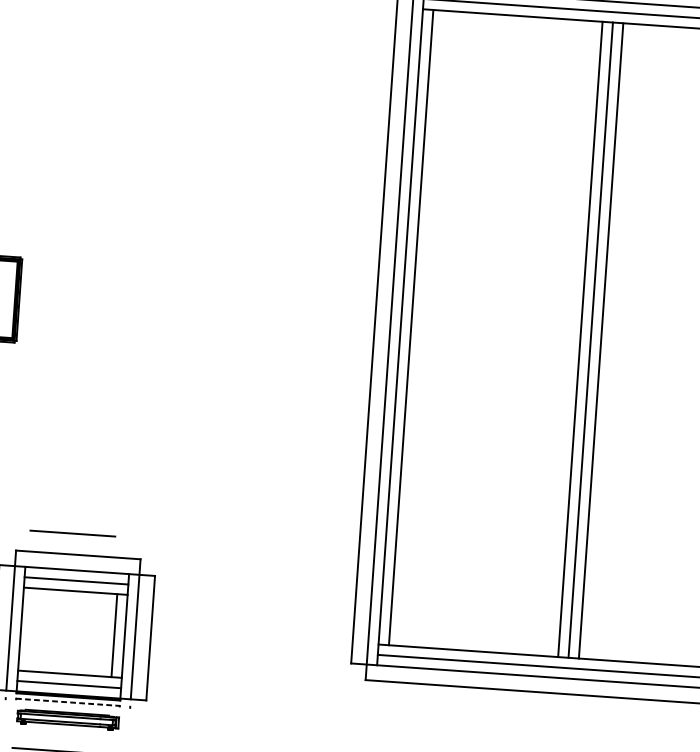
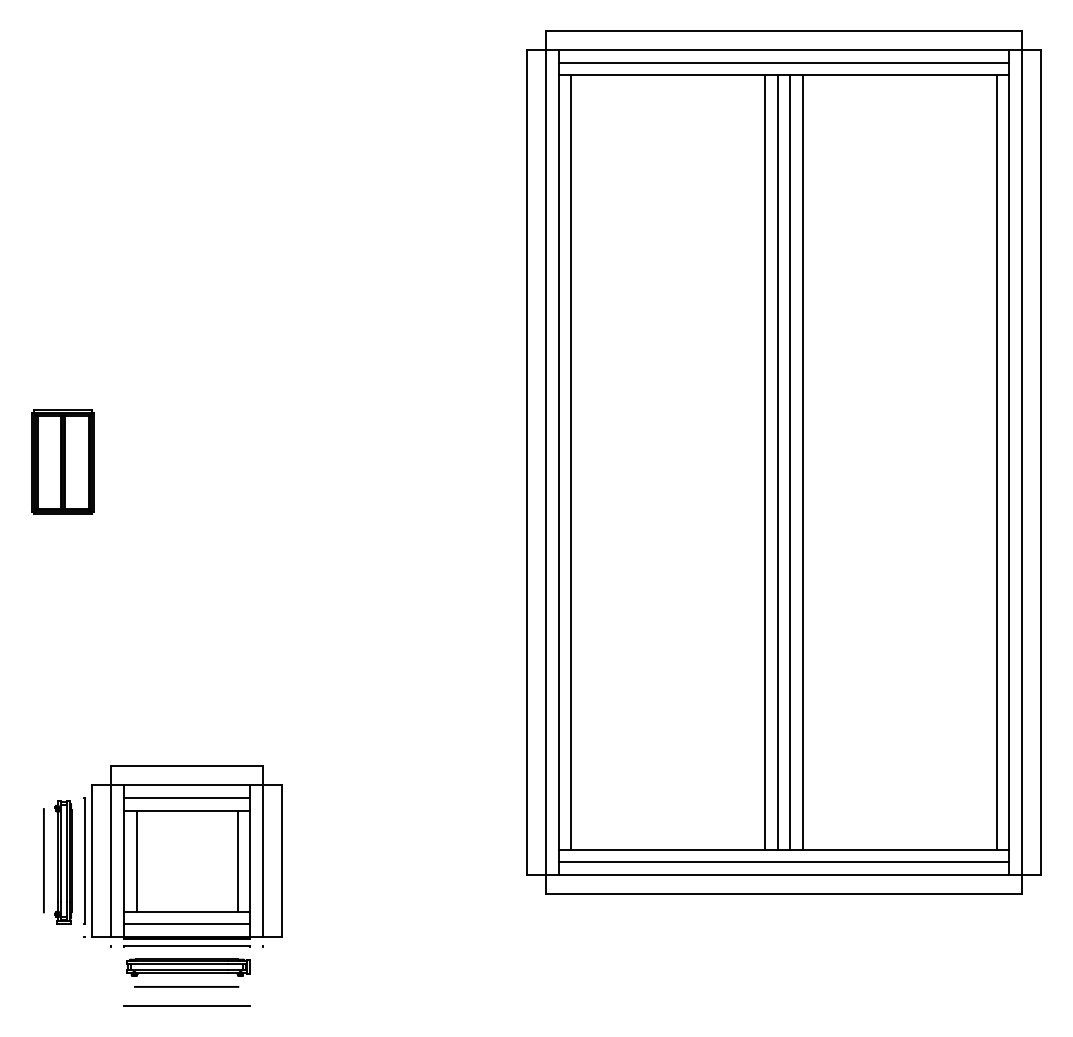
line: (570, 338) -> (765, 462), added
line: (72, 533) -> (186, 986), moved
line: (31, 629) -> (136, 860), added
line: (68, 701) -> (187, 945), dashed -> solid

